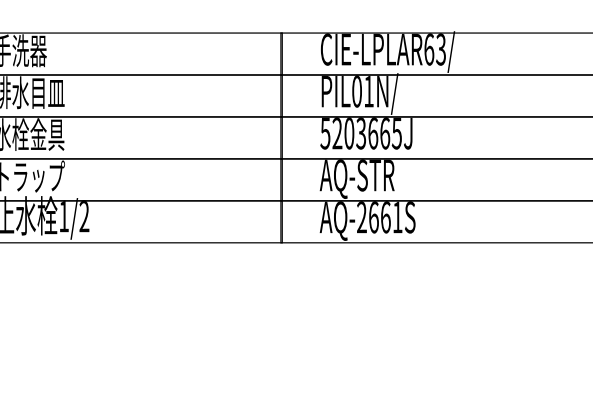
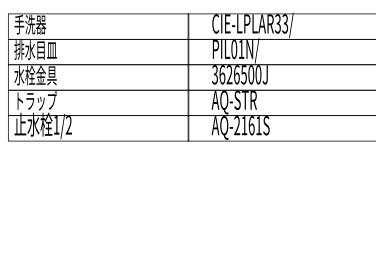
text: (428, 48) -> (277, 23), CIE-LPLAR63/ -> CIE-LPLAR33/
text: (360, 132) -> (236, 74), 5203665J -> 3626500J
text: (373, 217) -> (244, 125), AQ-2661S -> AQ-2161S

